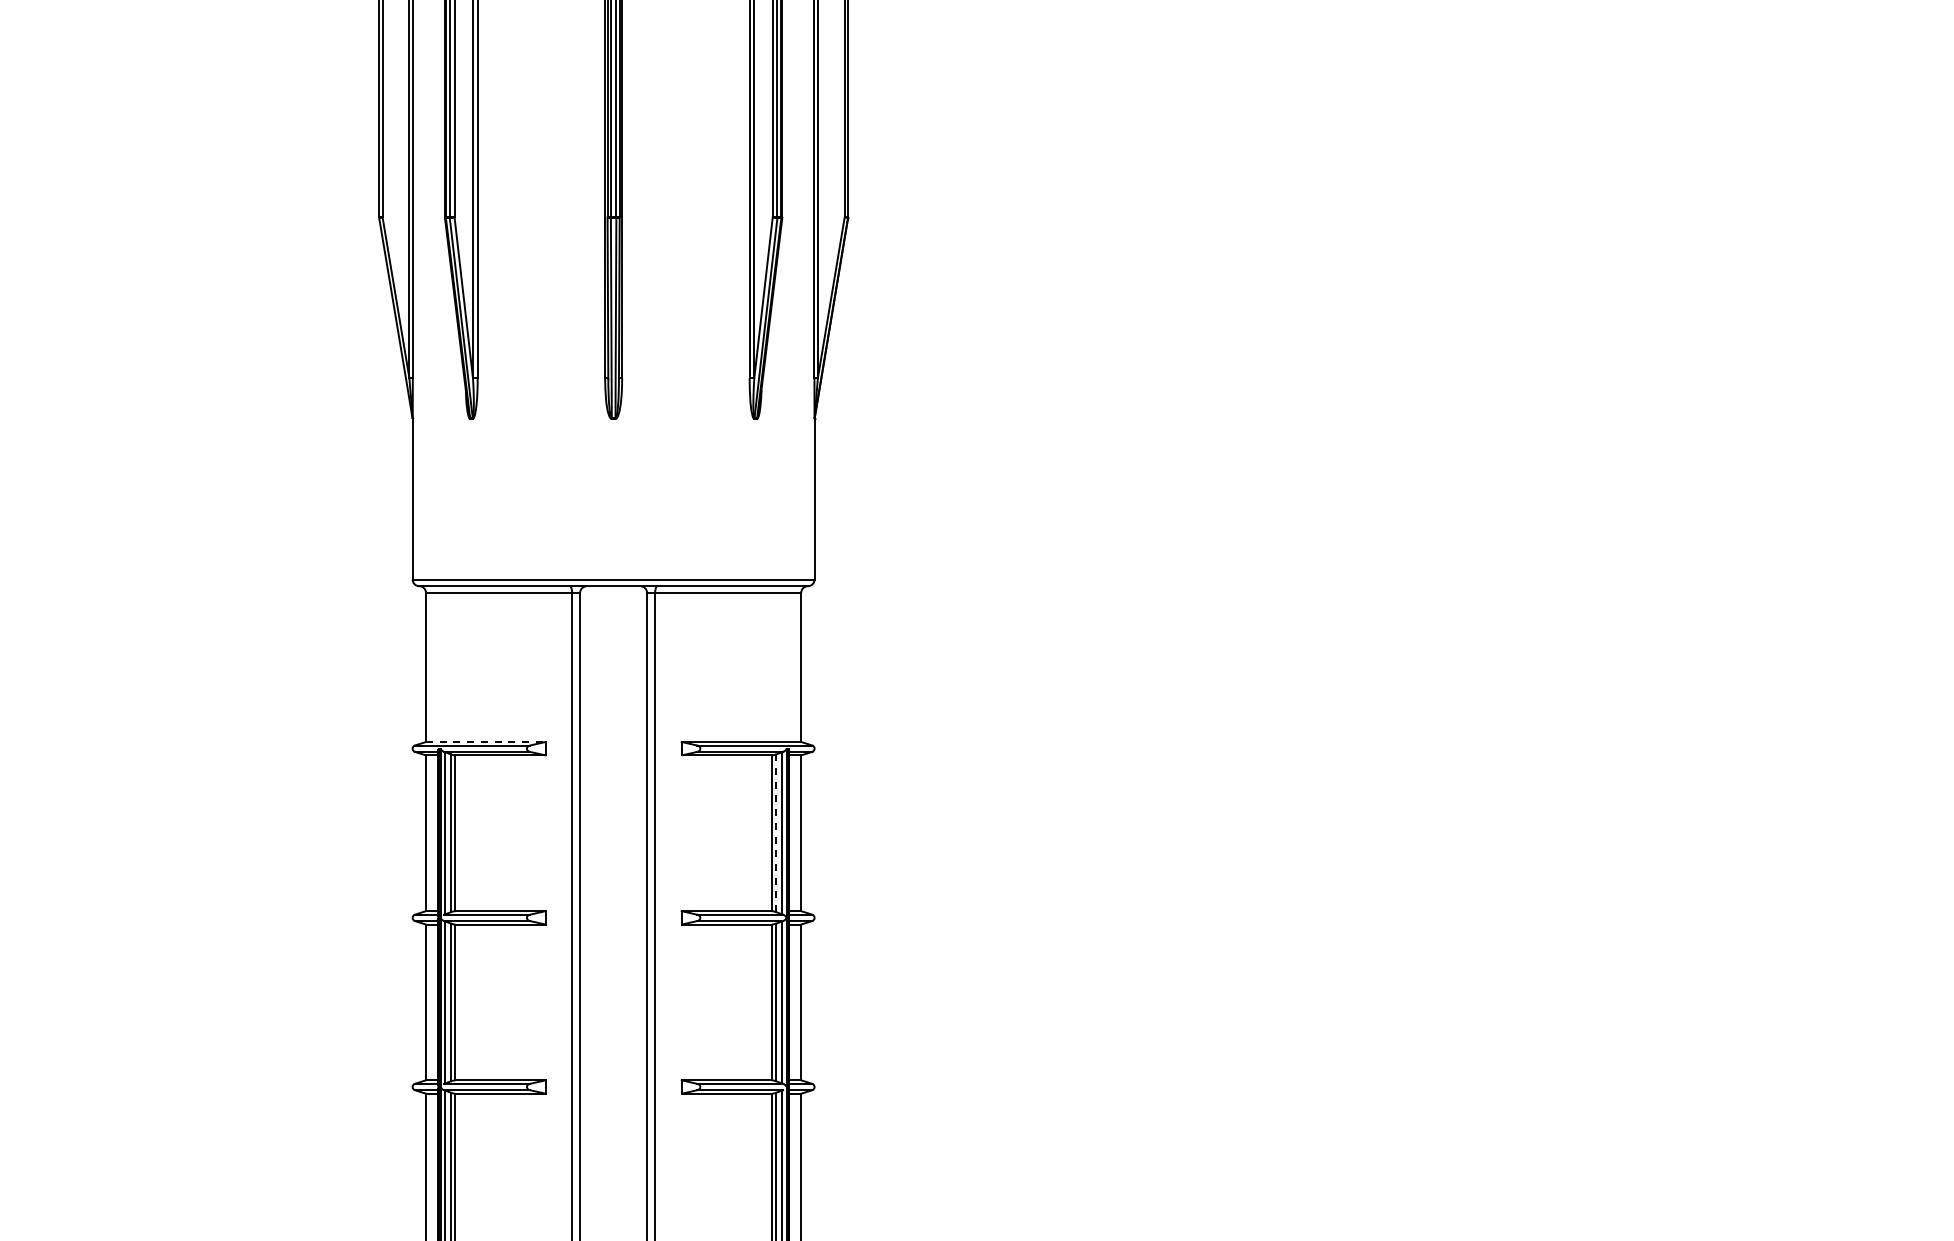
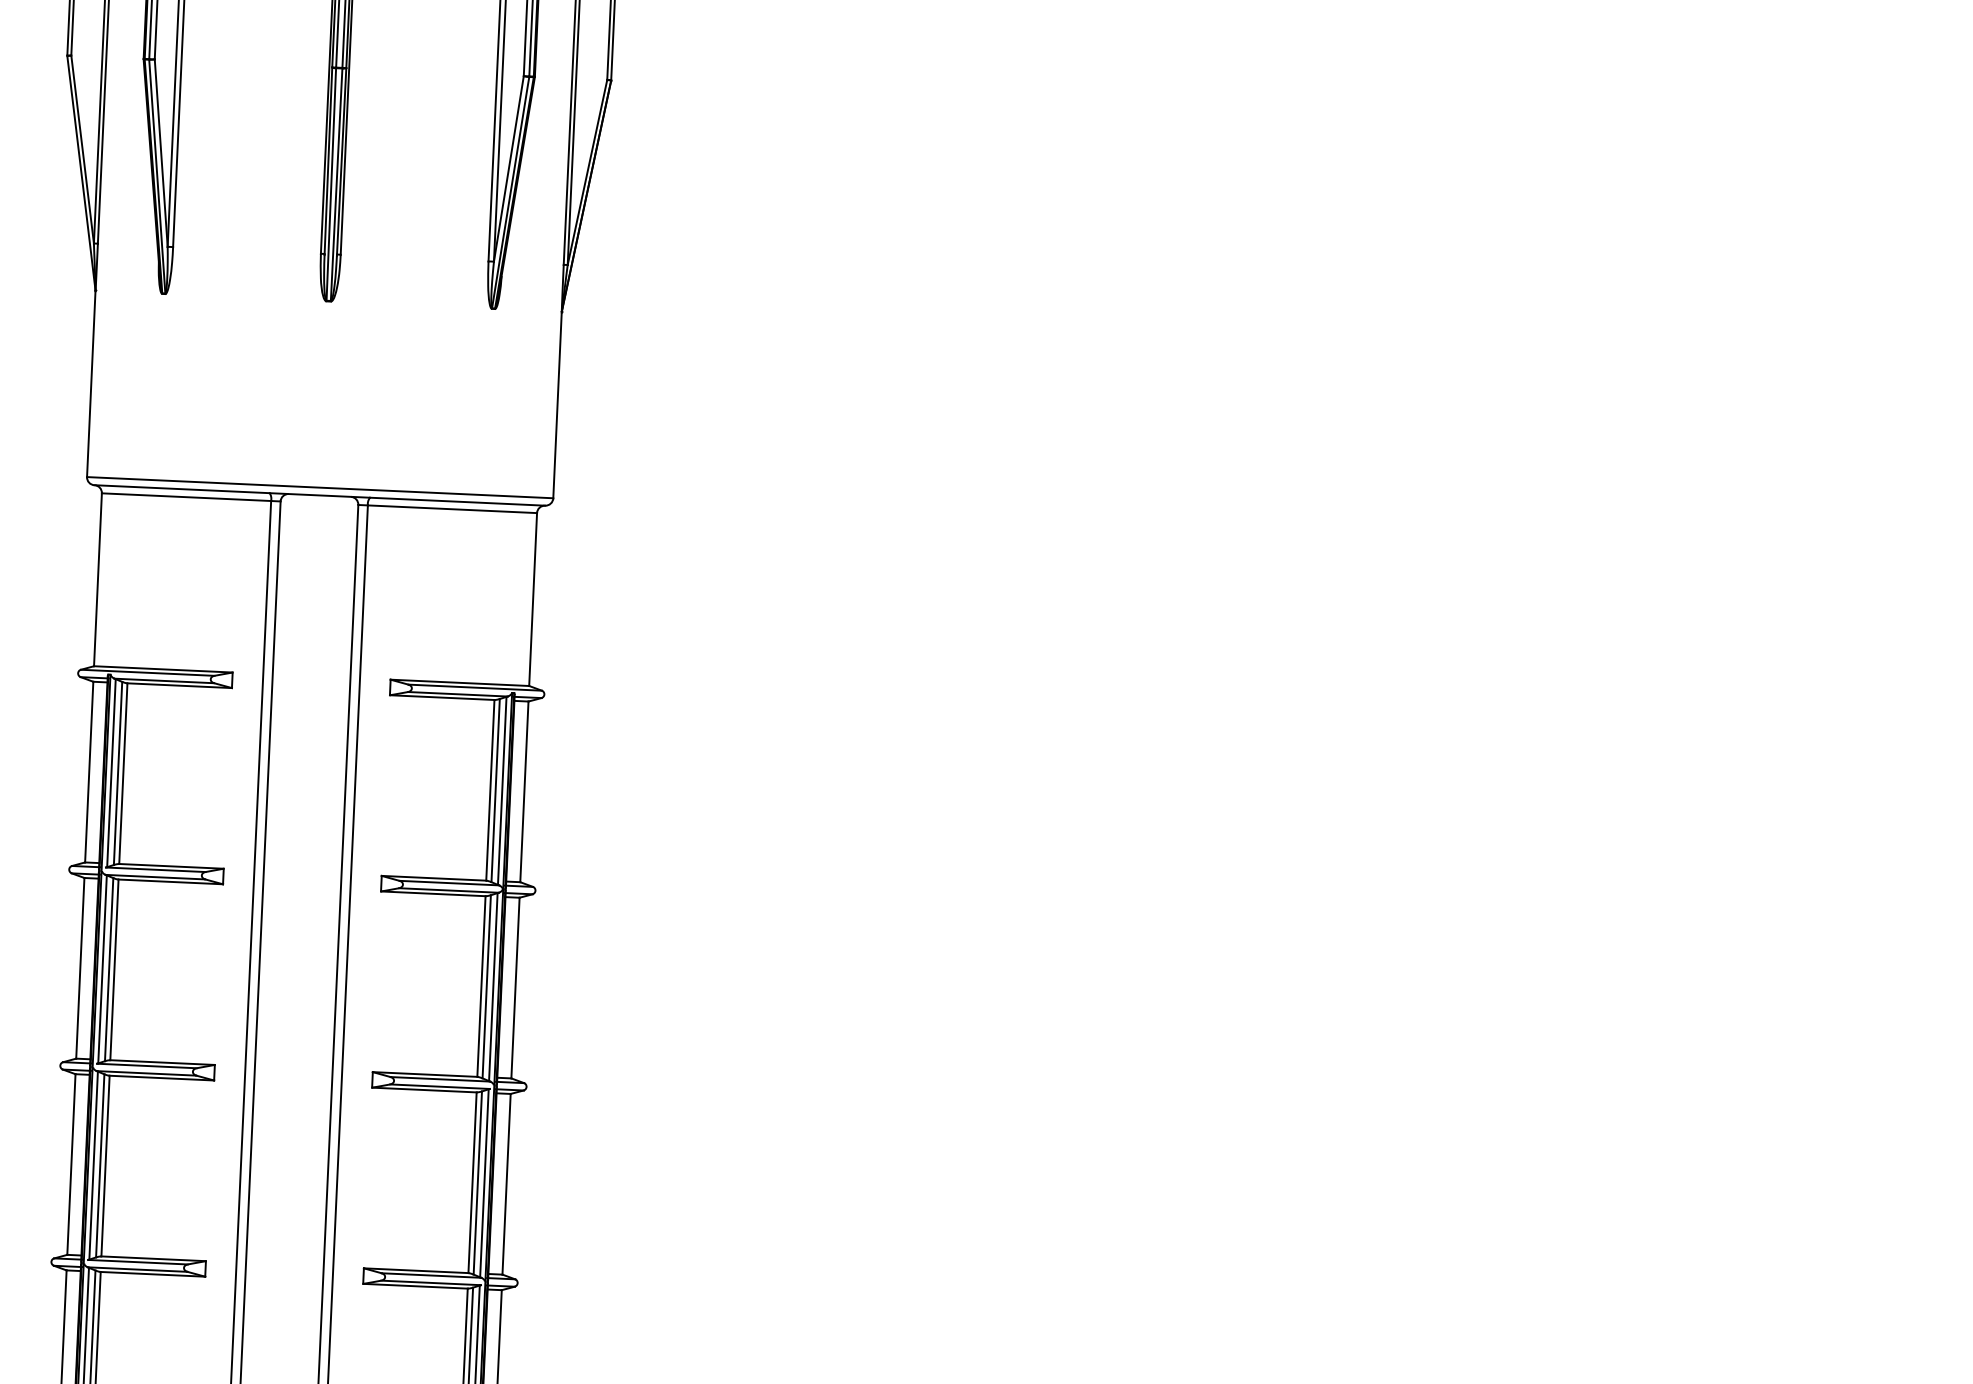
line: (485, 741) -> (163, 668), dashed -> solid
line: (776, 833) -> (495, 790), dashed -> solid

